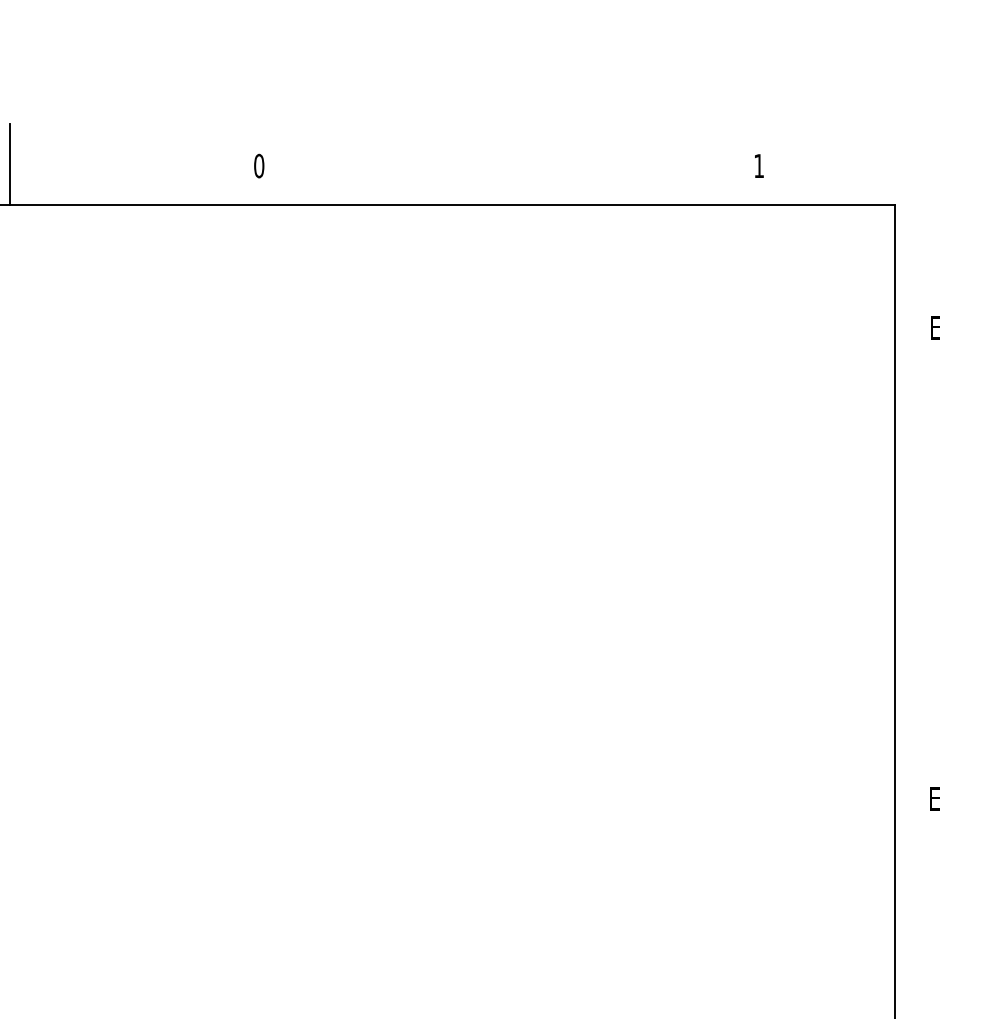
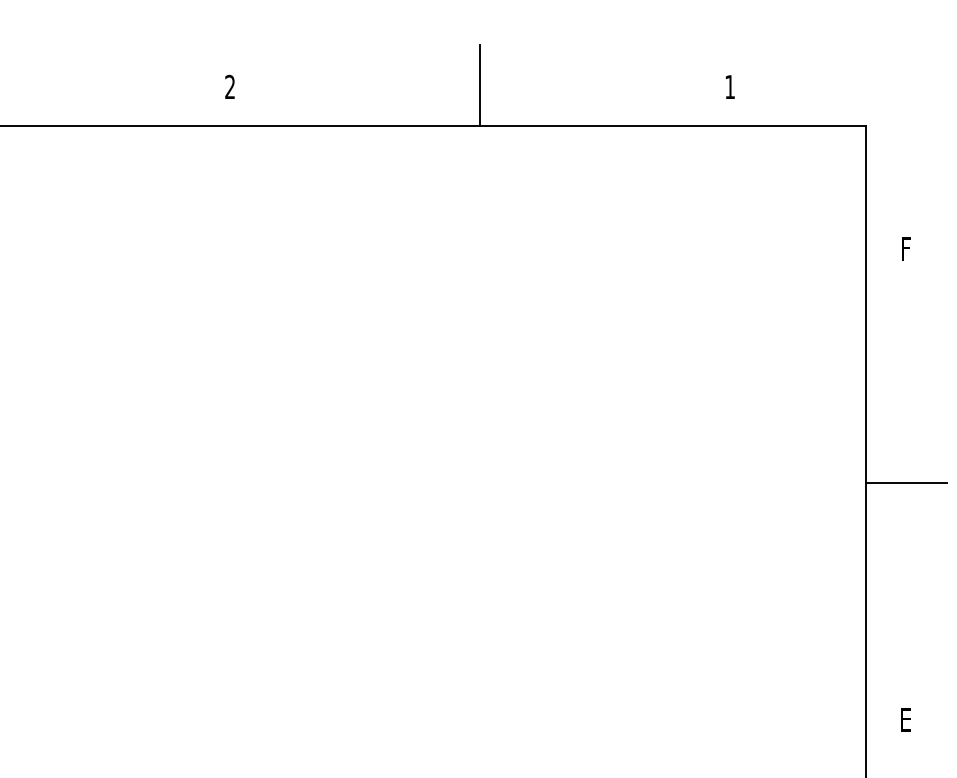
line: (509, 163) -> (480, 84), added
text: (259, 165) -> (230, 86), 0 -> 2
text: (936, 332) -> (907, 253), E -> F
line: (934, 561) -> (905, 482), added

